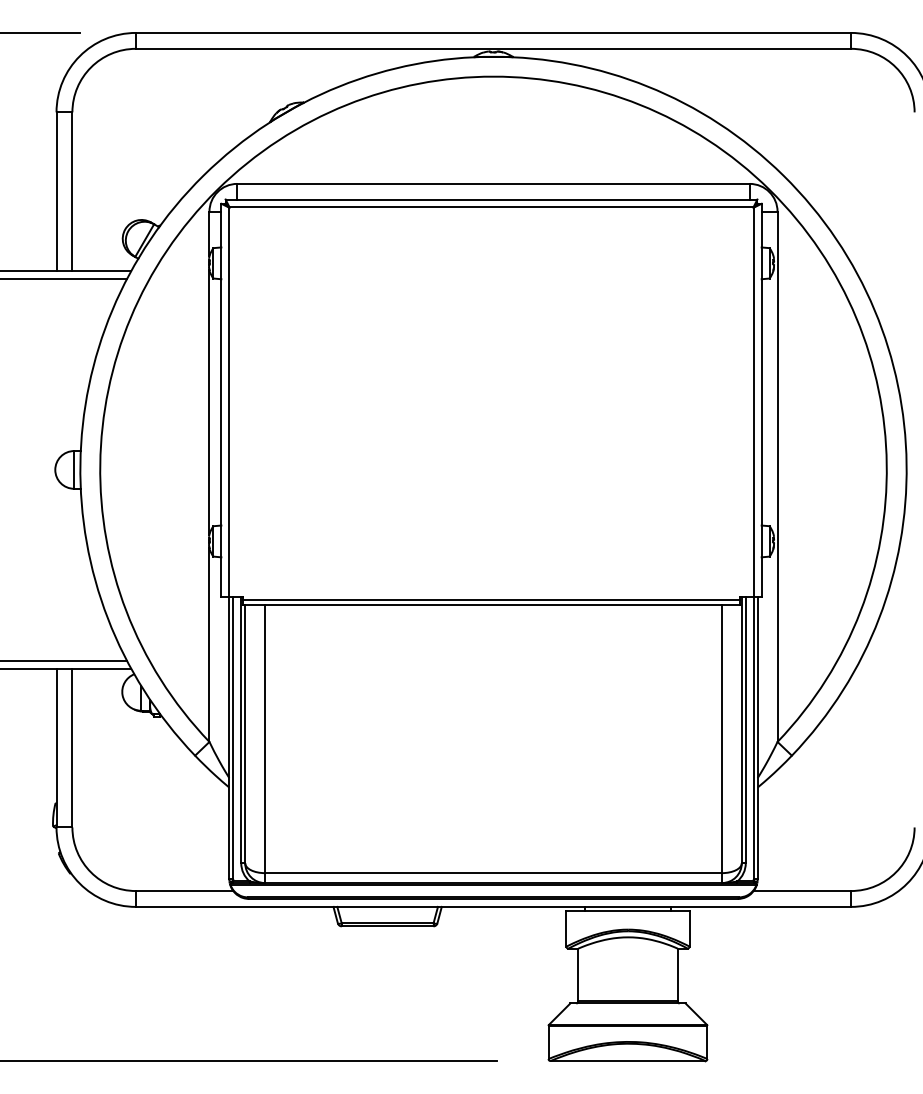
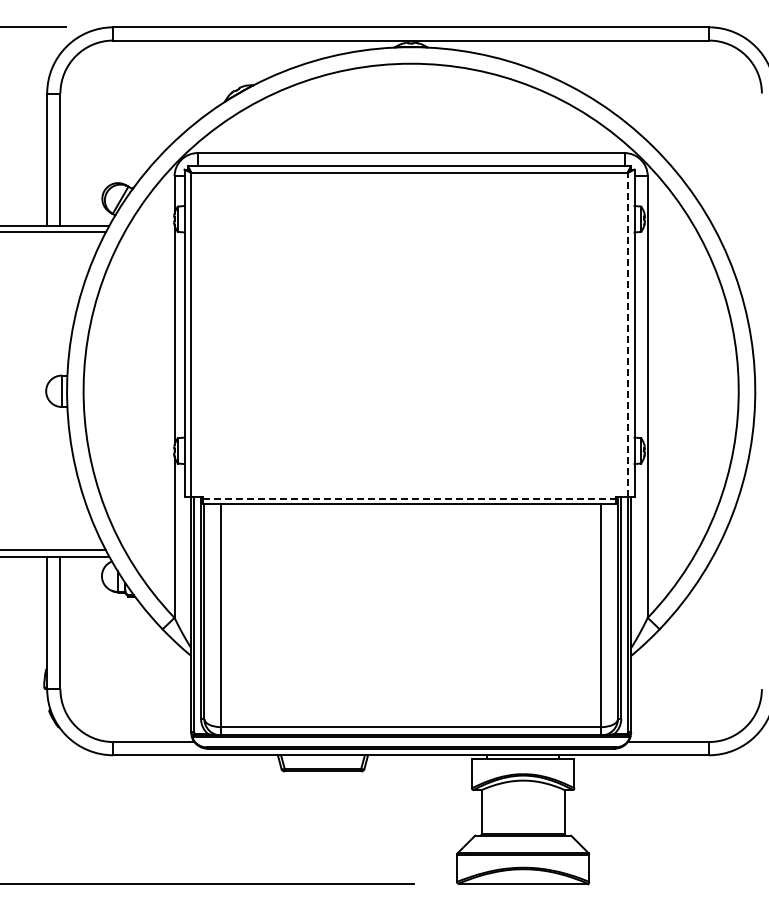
line: (753, 401) -> (627, 334), solid -> dashed
line: (491, 599) -> (409, 499), solid -> dashed

